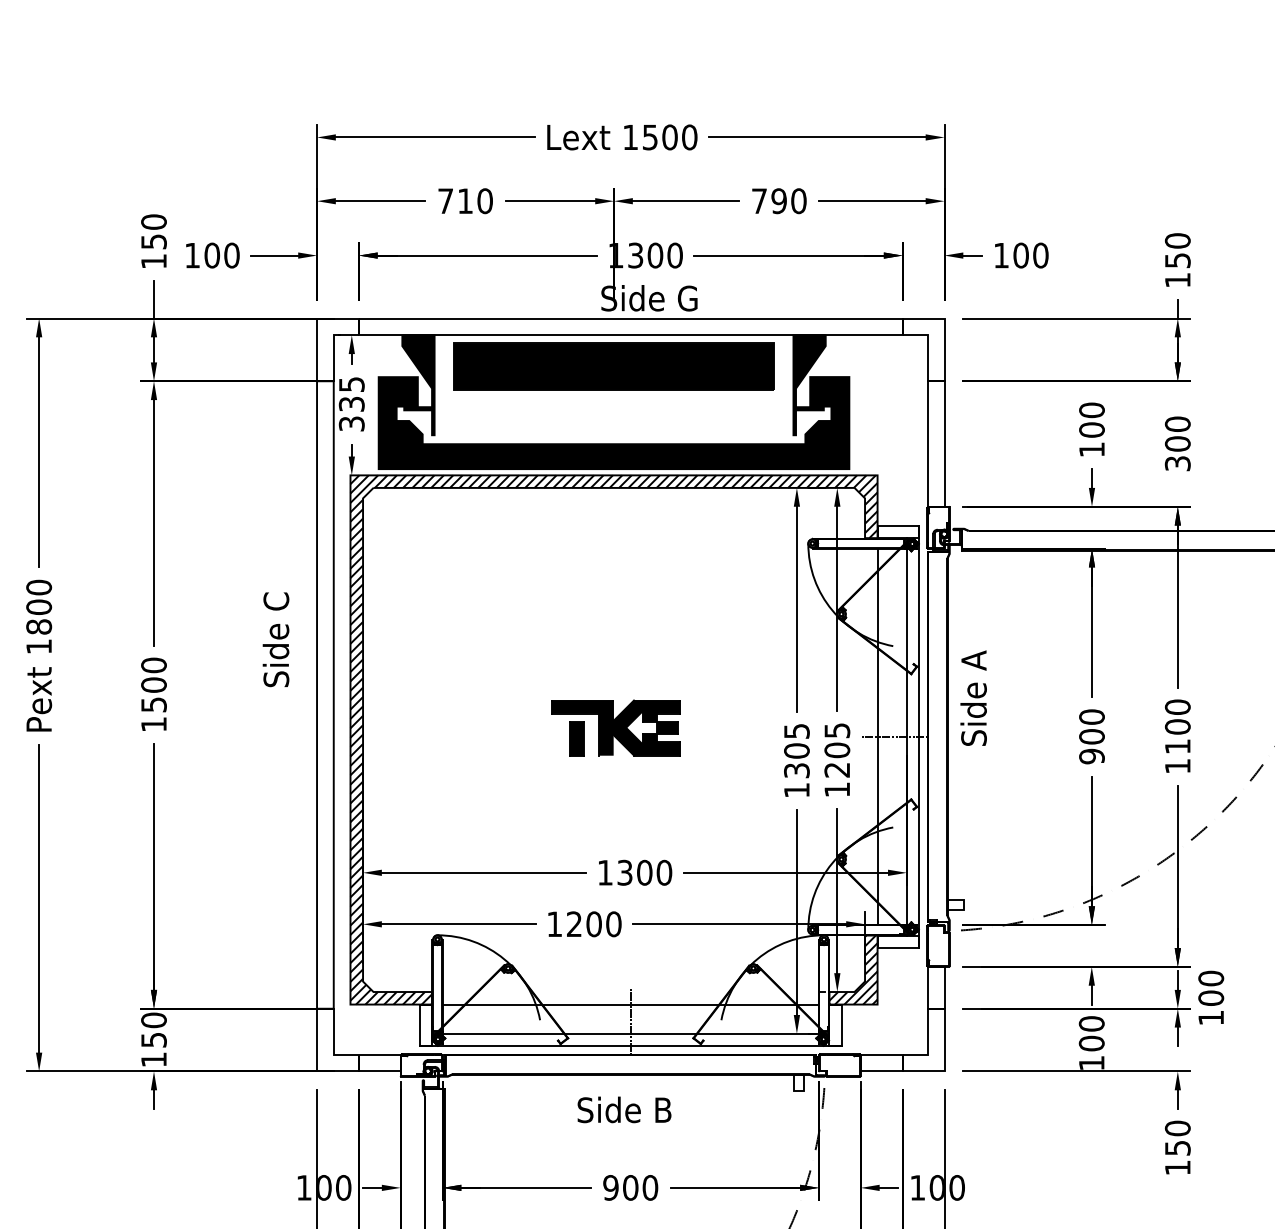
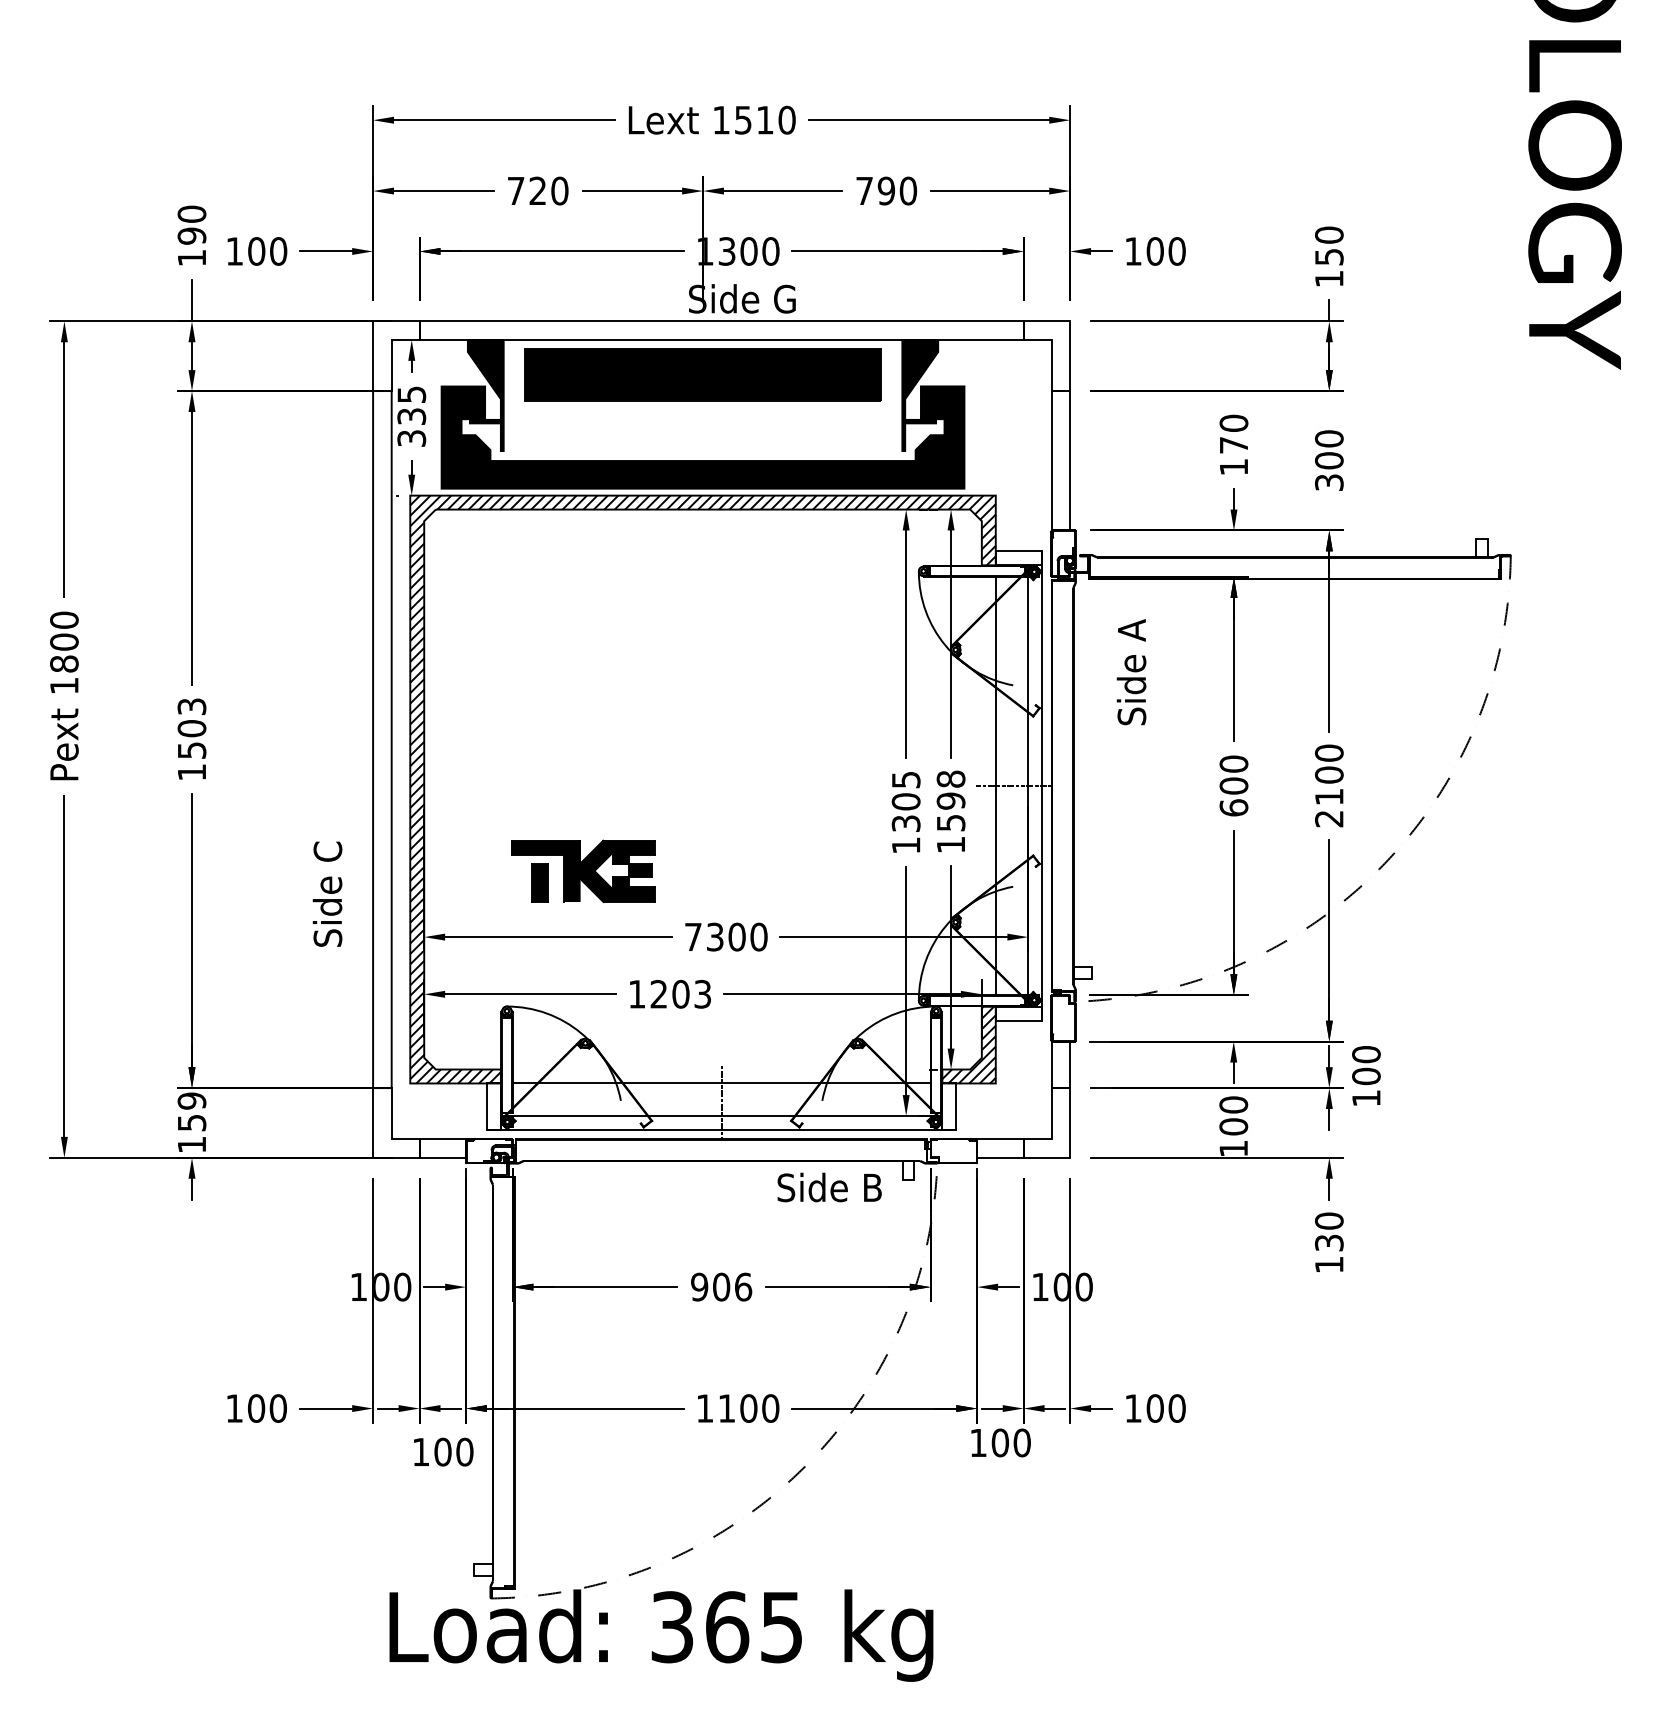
text: (669, 136) -> (764, 119), 1500 -> 1510
text: (465, 200) -> (537, 190), 710 -> 720
text: (153, 241) -> (191, 235), 150 -> 190
text: (1091, 429) -> (1233, 444), 100 -> 170
text: (275, 639) -> (327, 893), moved
text: (153, 665) -> (191, 706), 1500 -> 1503
text: (973, 698) -> (1131, 672), moved
part: (616, 728) -> (583, 871), moved
text: (836, 749) -> (950, 800), 1205 -> 1598
text: (1091, 756) -> (1233, 807), 900 -> 600
text: (1177, 766) -> (1329, 819), 1100 -> 2100
text: (605, 872) -> (693, 936), 1300 -> 7300
text: (613, 924) -> (702, 994), 1200 -> 1203
text: (153, 1019) -> (191, 1100), 150 -> 159
text: (624, 1109) -> (829, 1187), moved
text: (1177, 1147) -> (1328, 1242), 150 -> 130
text: (650, 1187) -> (743, 1286), 900 -> 906

